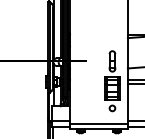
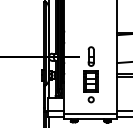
part: (111, 80) -> (90, 74), moved

